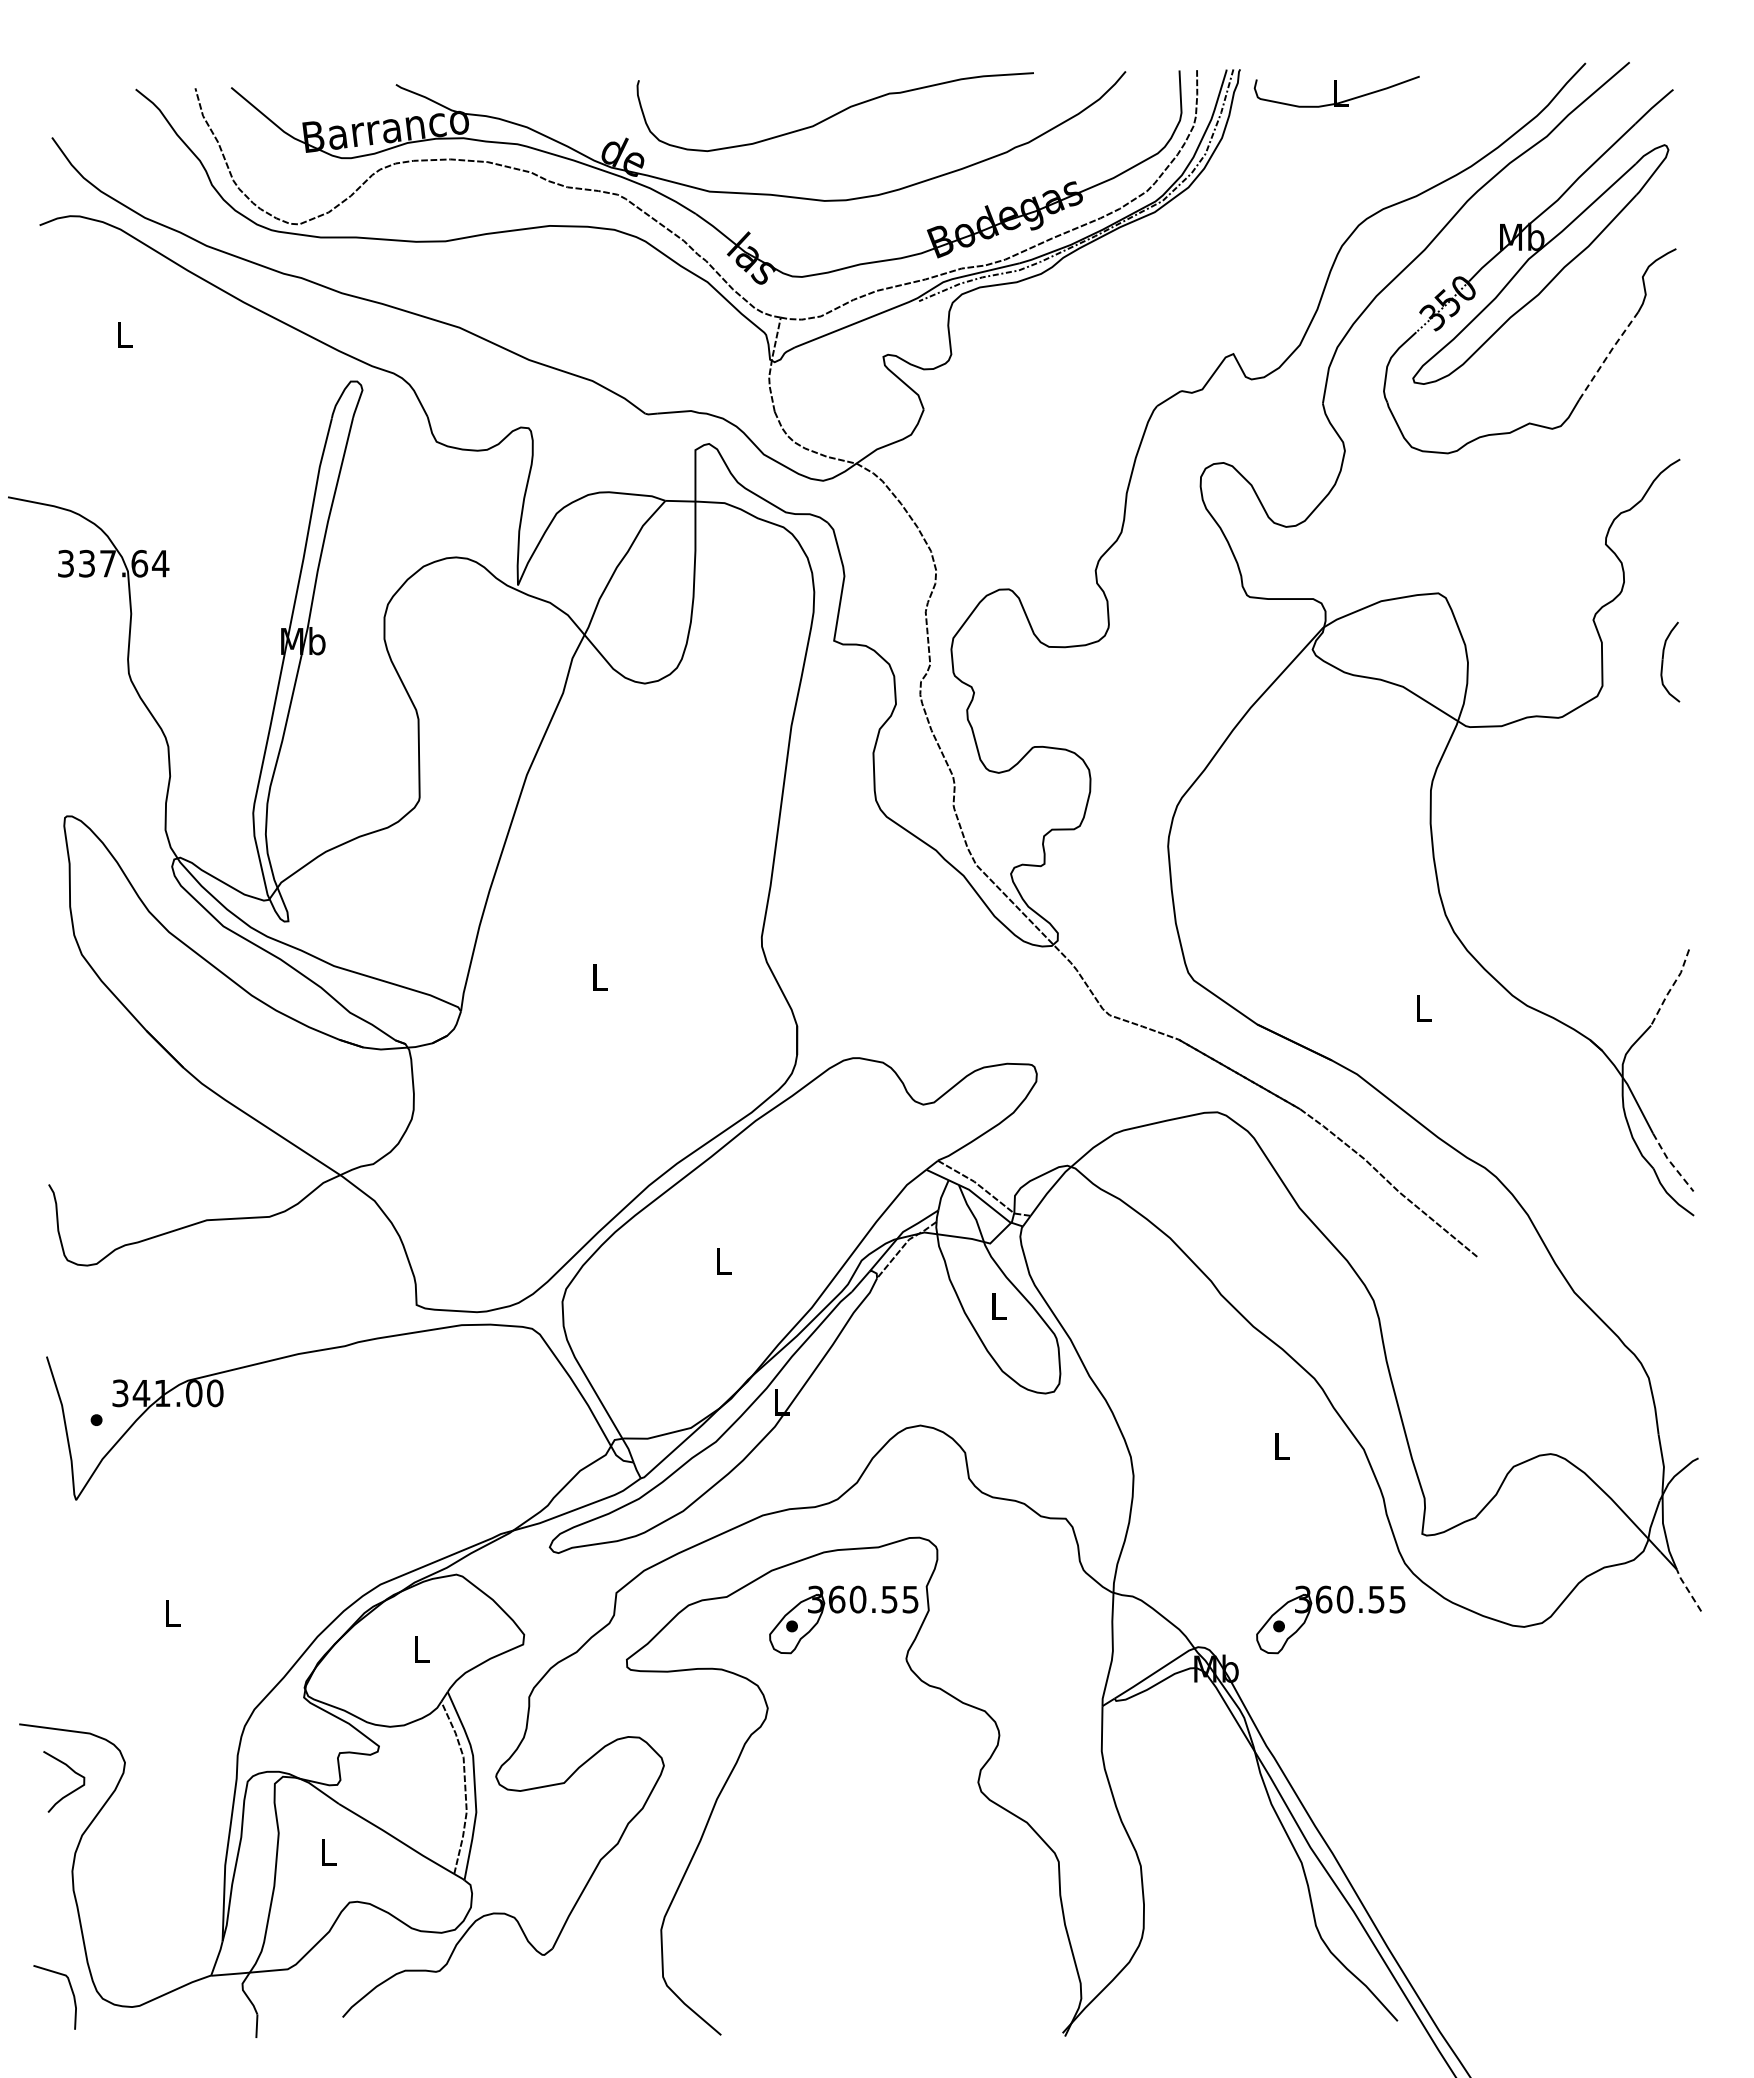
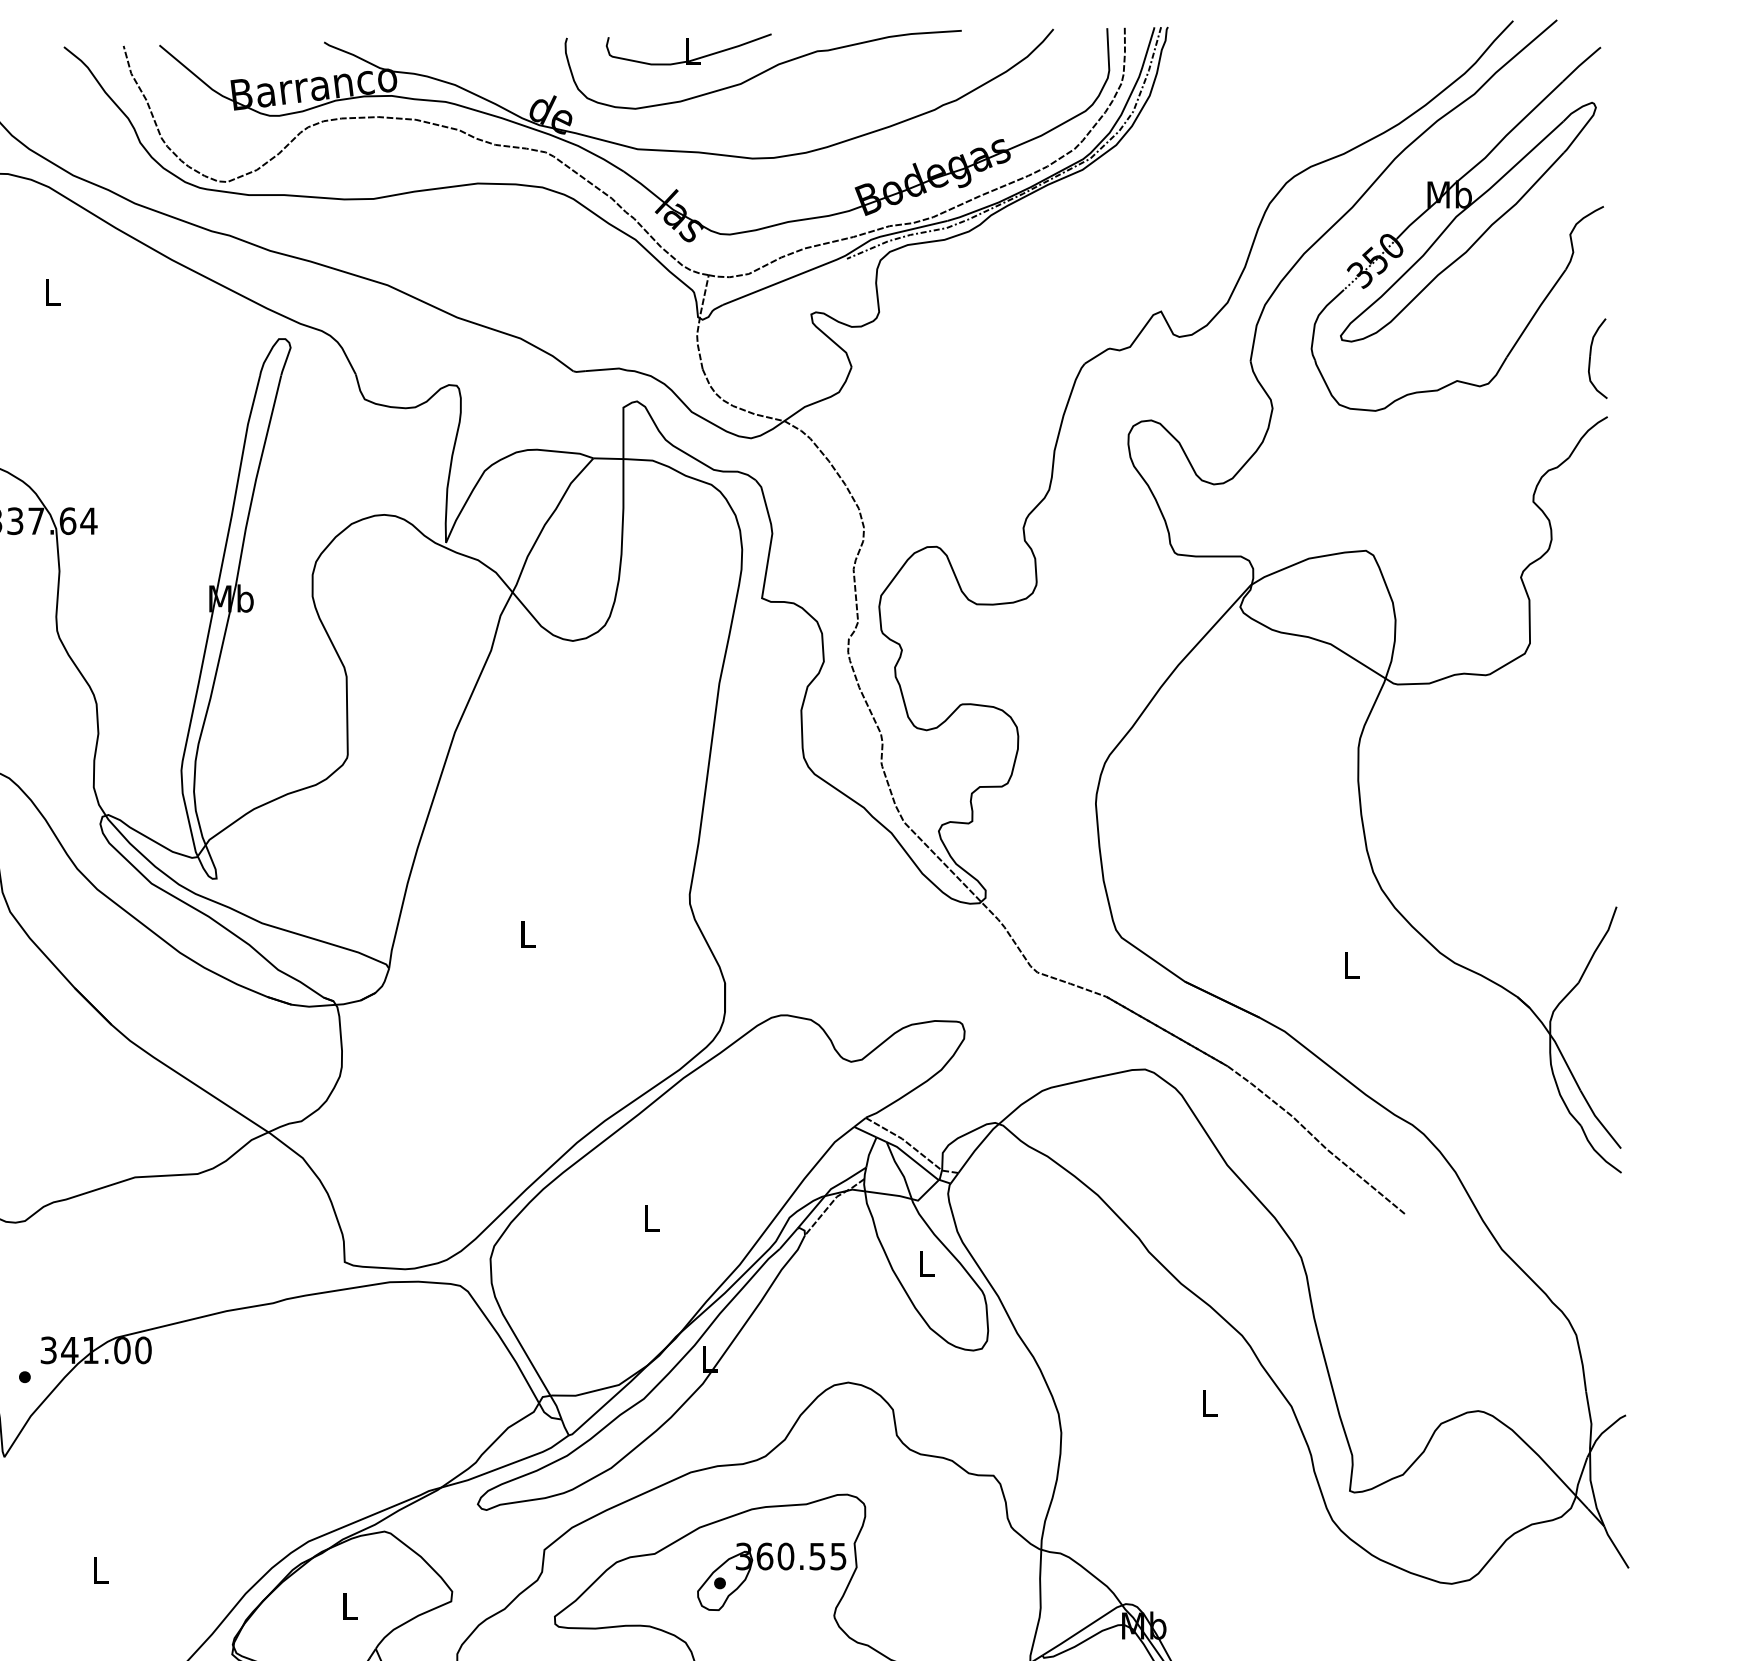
part: (1336, 91) -> (688, 49), moved
line: (1608, 355) -> (1536, 313), dashed -> solid
part: (1663, 661) -> (1591, 358), moved
line: (1671, 988) -> (1598, 945), dashed -> solid
line: (1671, 1163) -> (1598, 1120), dashed -> solid
line: (1688, 1590) -> (1615, 1547), dashed -> solid
part: (1326, 1613) -> (1254, 1570), removed

